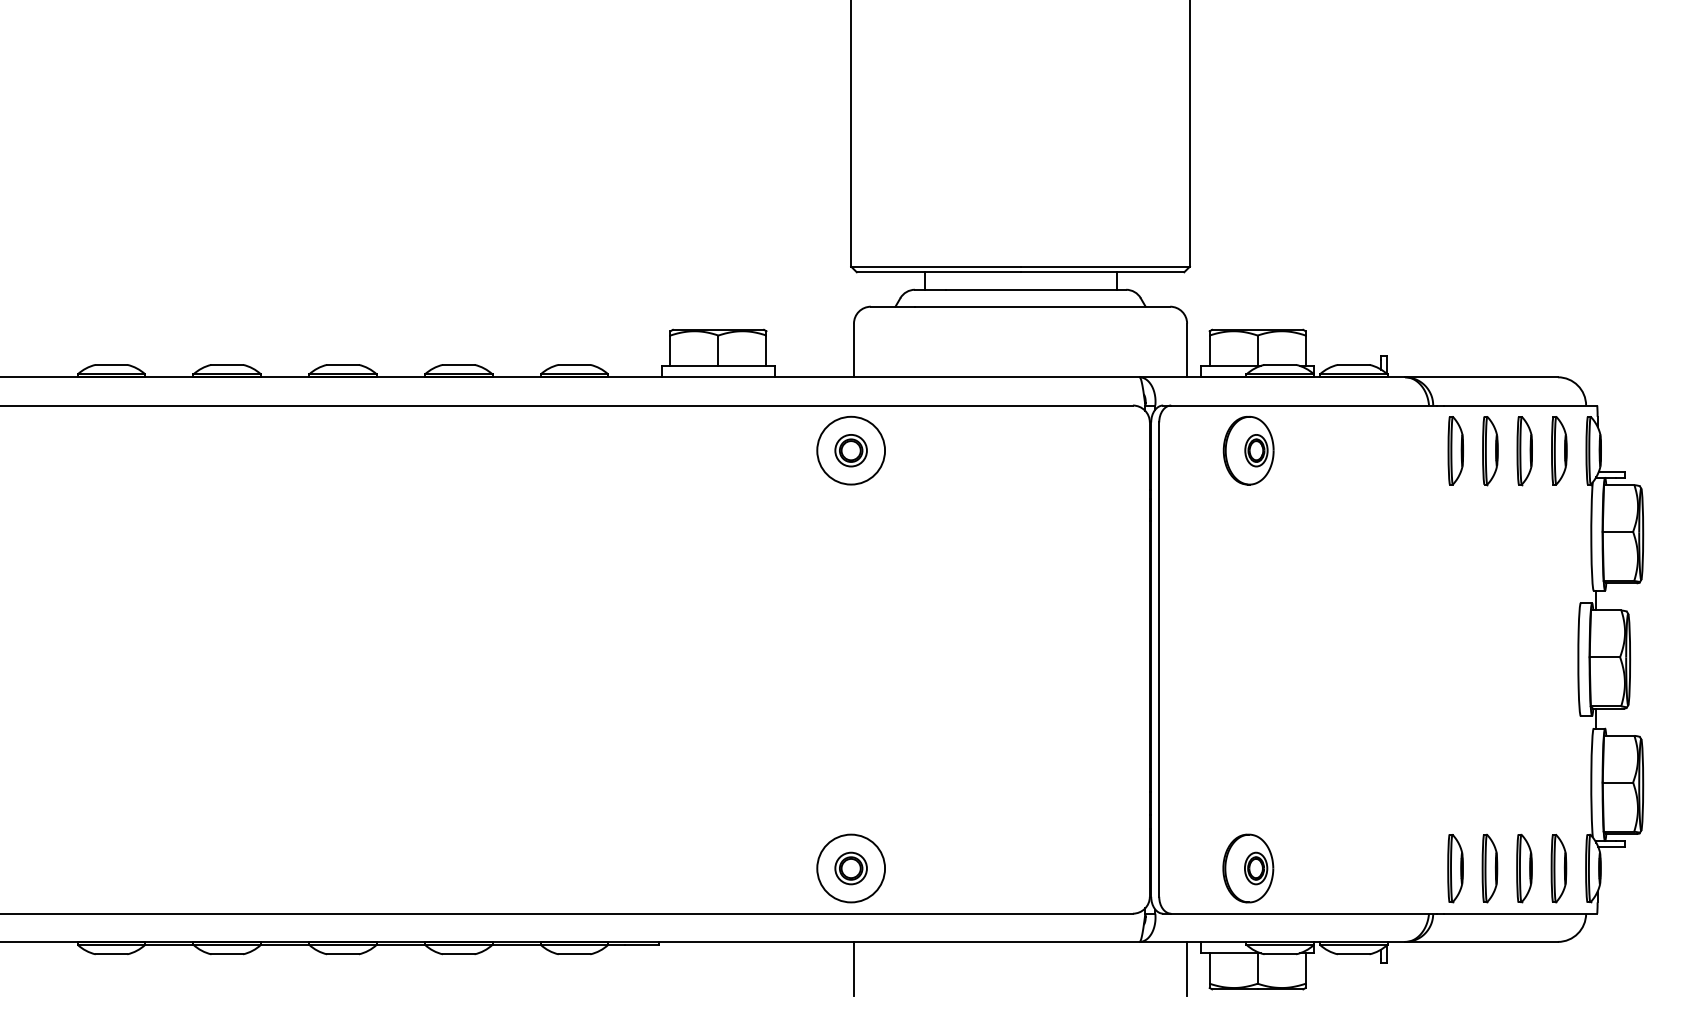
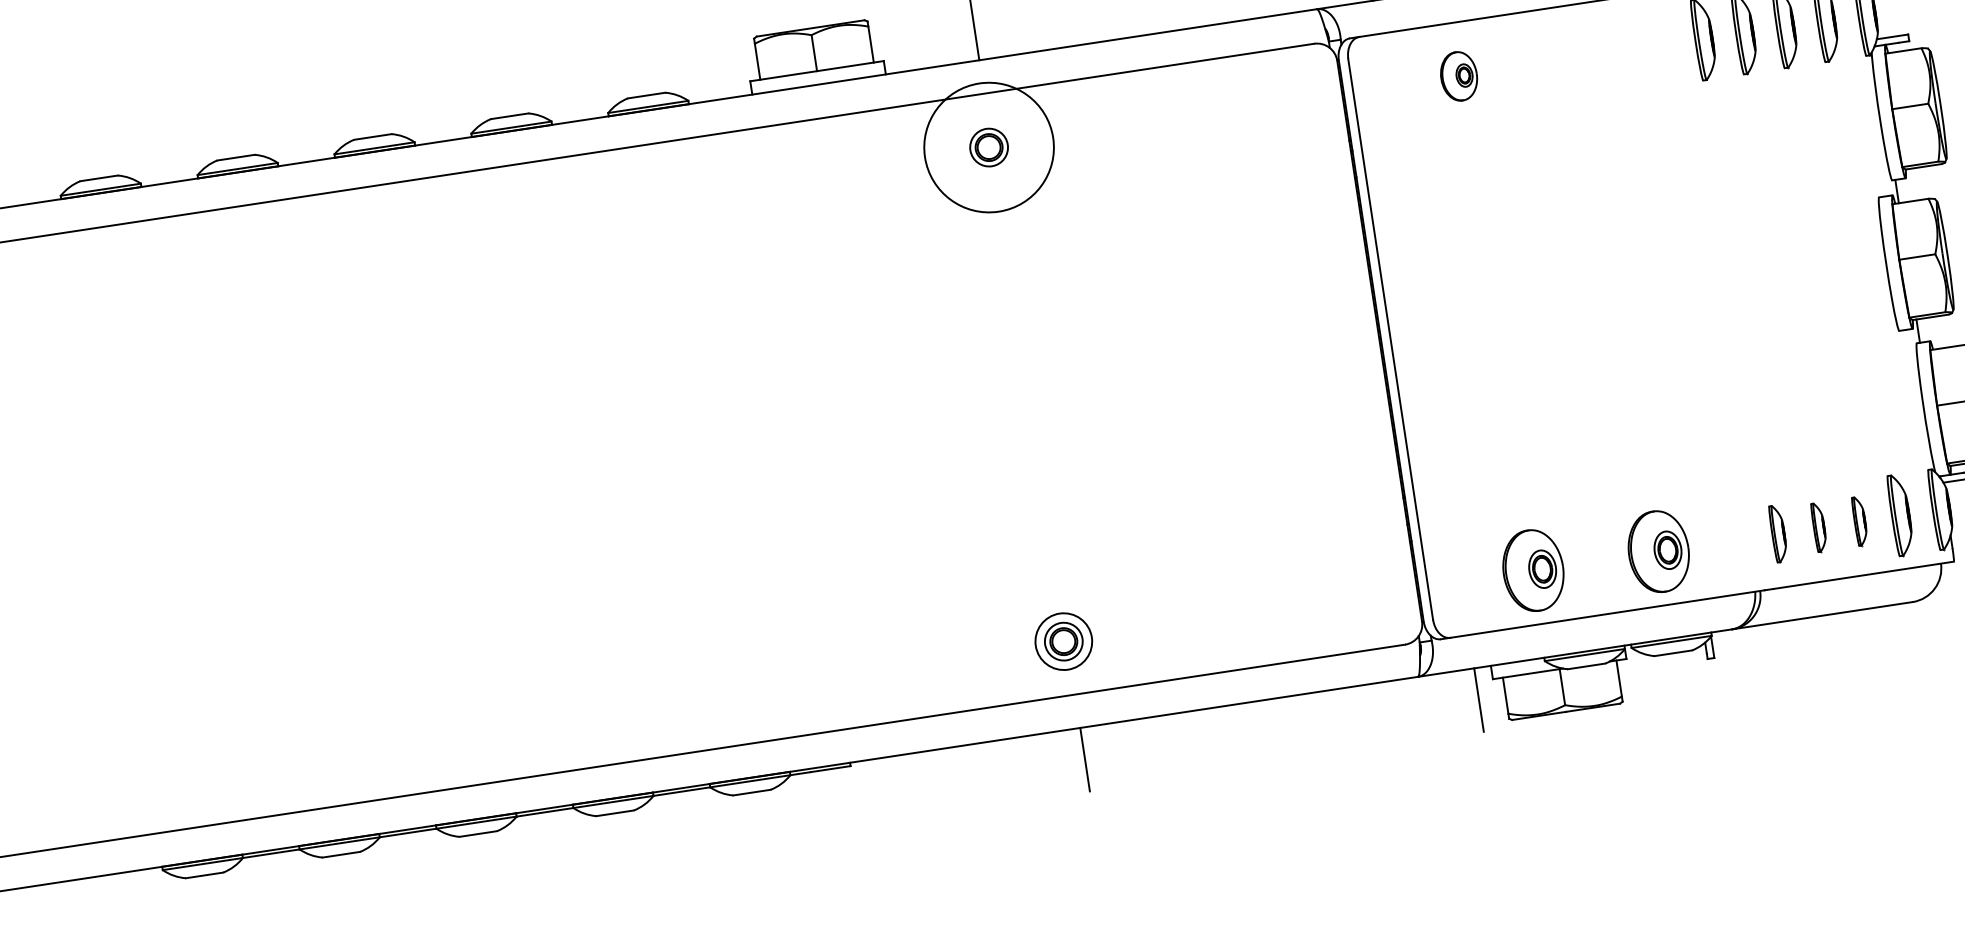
circle: (851, 450) -> (989, 147), size x1.6
part: (1248, 450) -> (1458, 76), size x0.6
circle: (851, 868) -> (1064, 641), size x0.7
part: (1354, 868) -> (1658, 551), added
part: (1455, 868) -> (1778, 533), size x0.7
part: (1489, 868) -> (1818, 527), size x0.6
part: (1524, 868) -> (1860, 521), size x0.6

